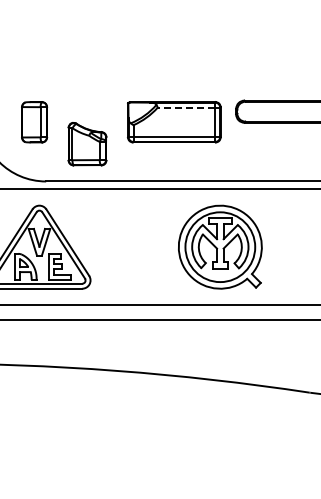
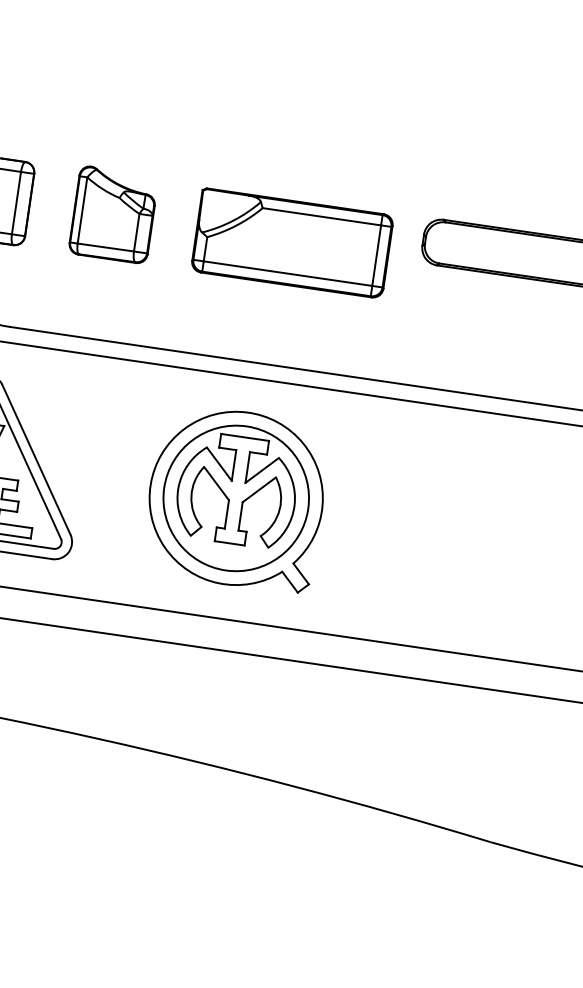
line: (186, 107) -> (321, 216), dashed -> solid
part: (87, 144) -> (113, 215), moved
part: (220, 246) -> (236, 497), moved

